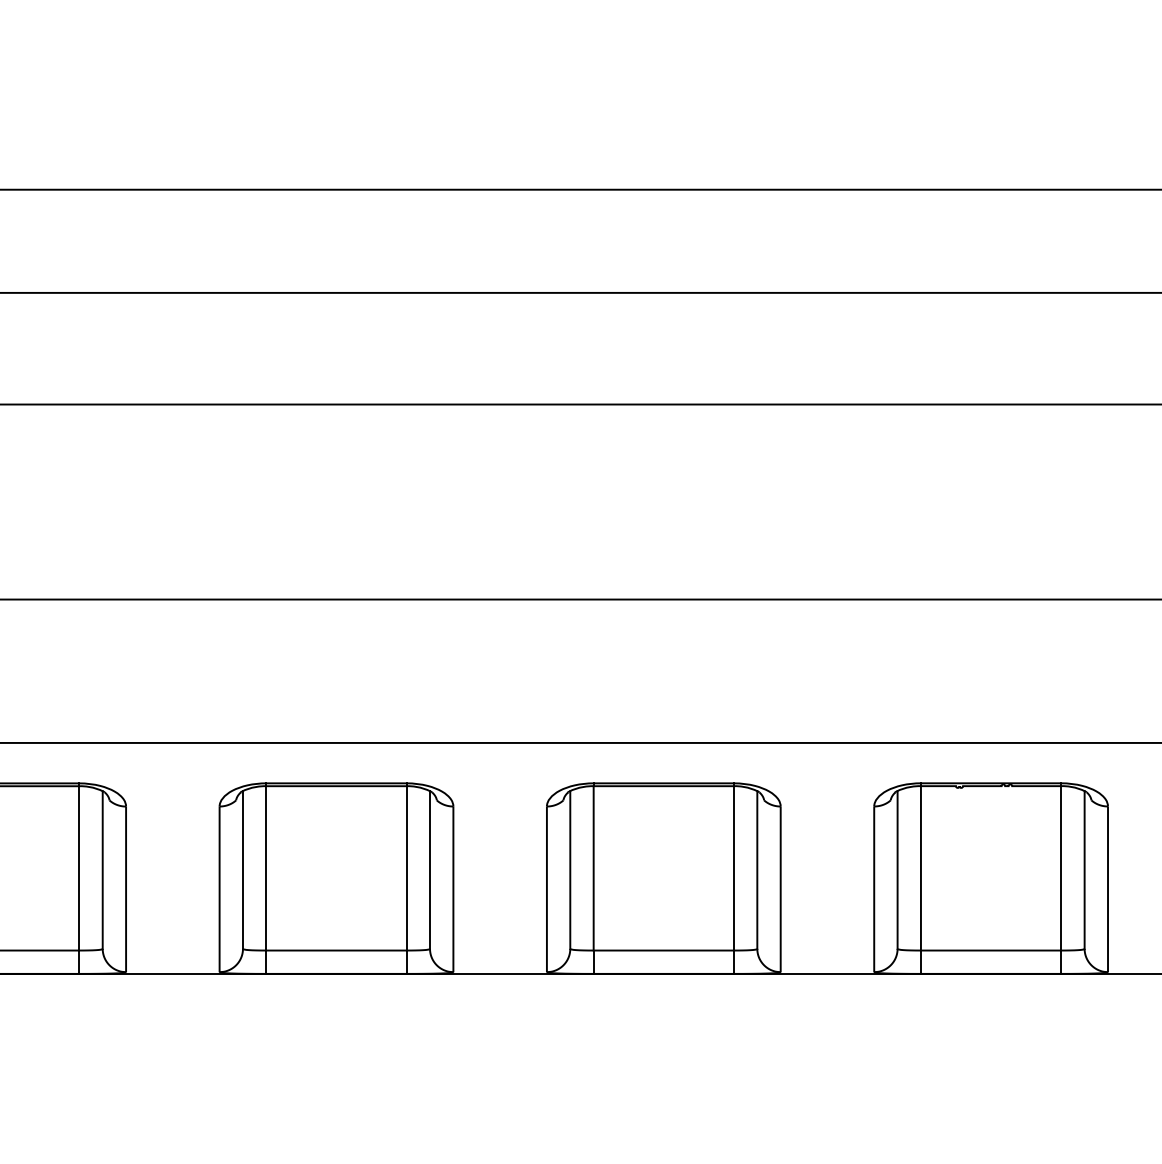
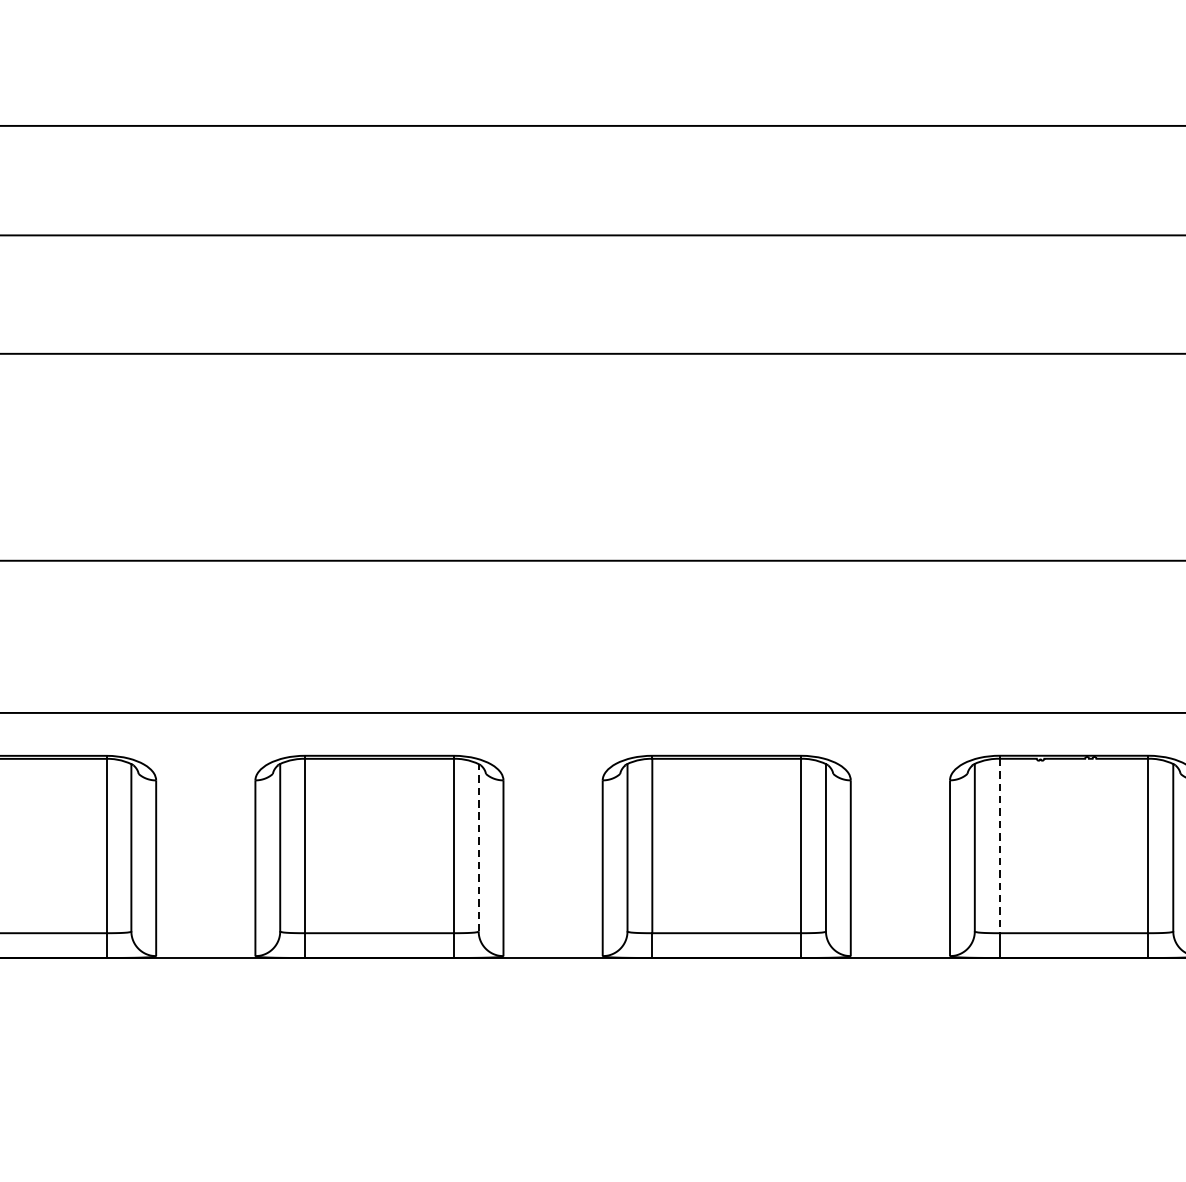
line: (920, 868) -> (999, 846), solid -> dashed
line: (430, 869) -> (479, 847), solid -> dashed

